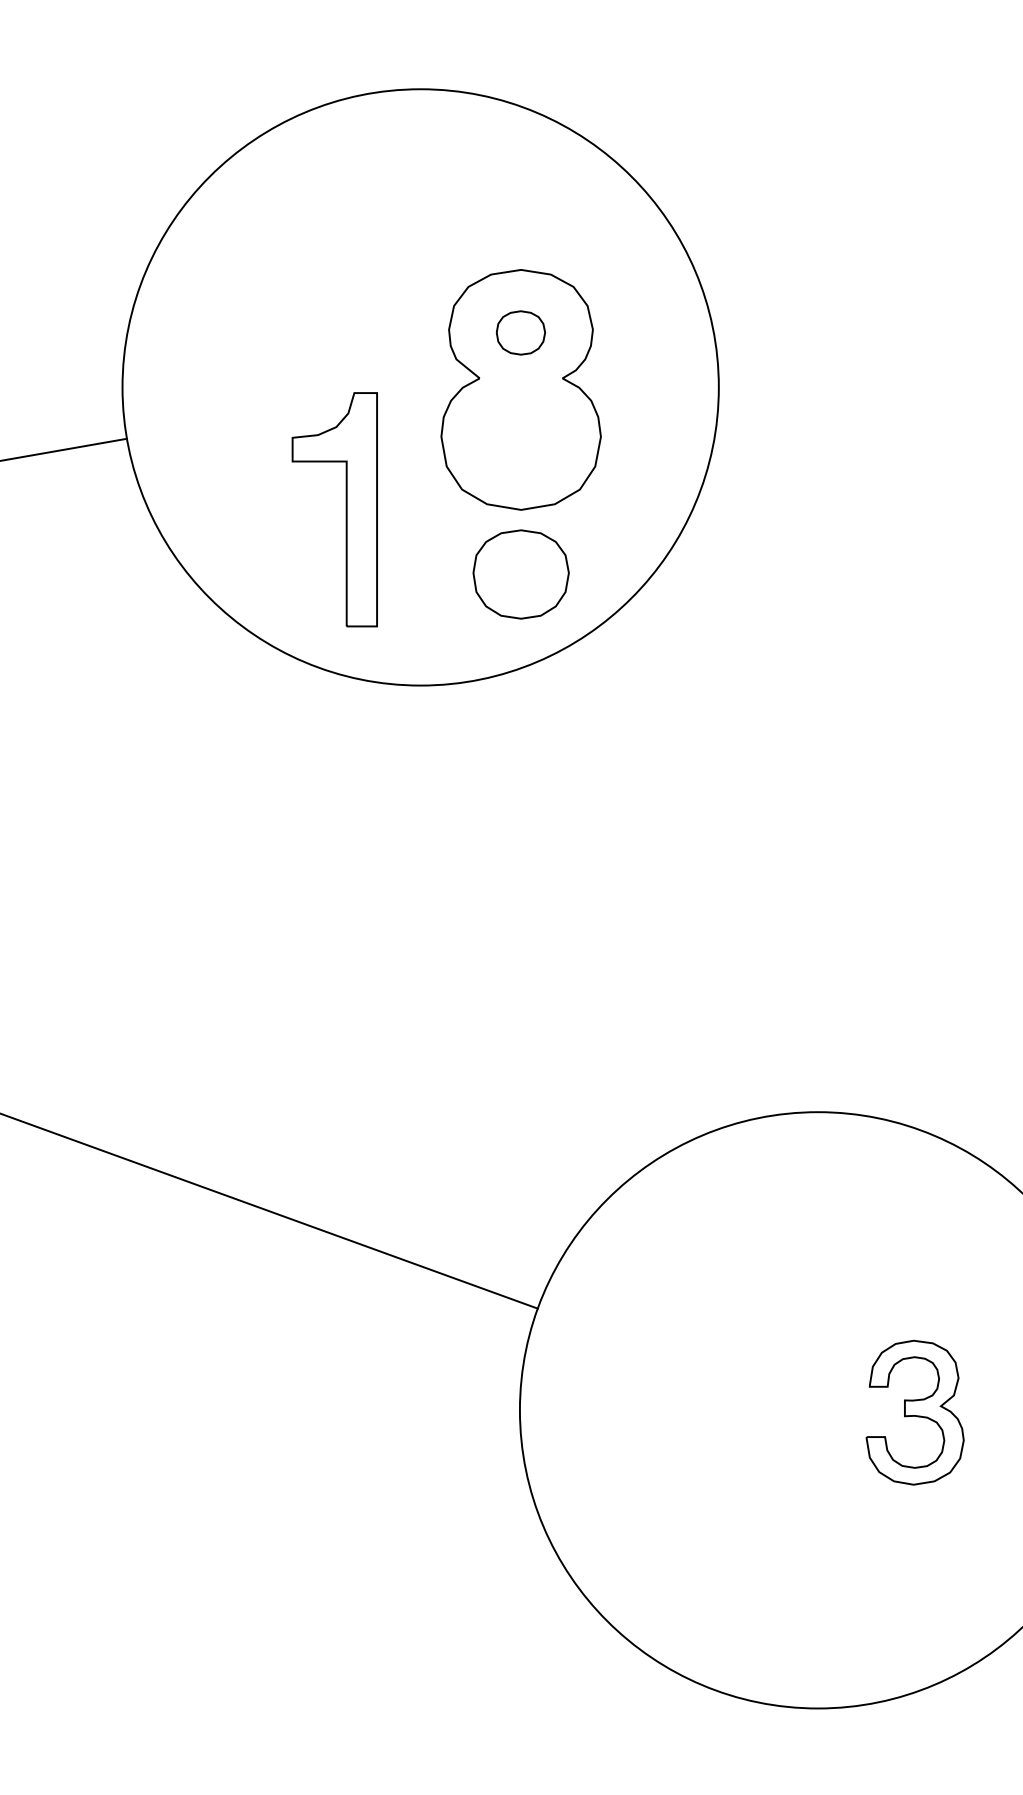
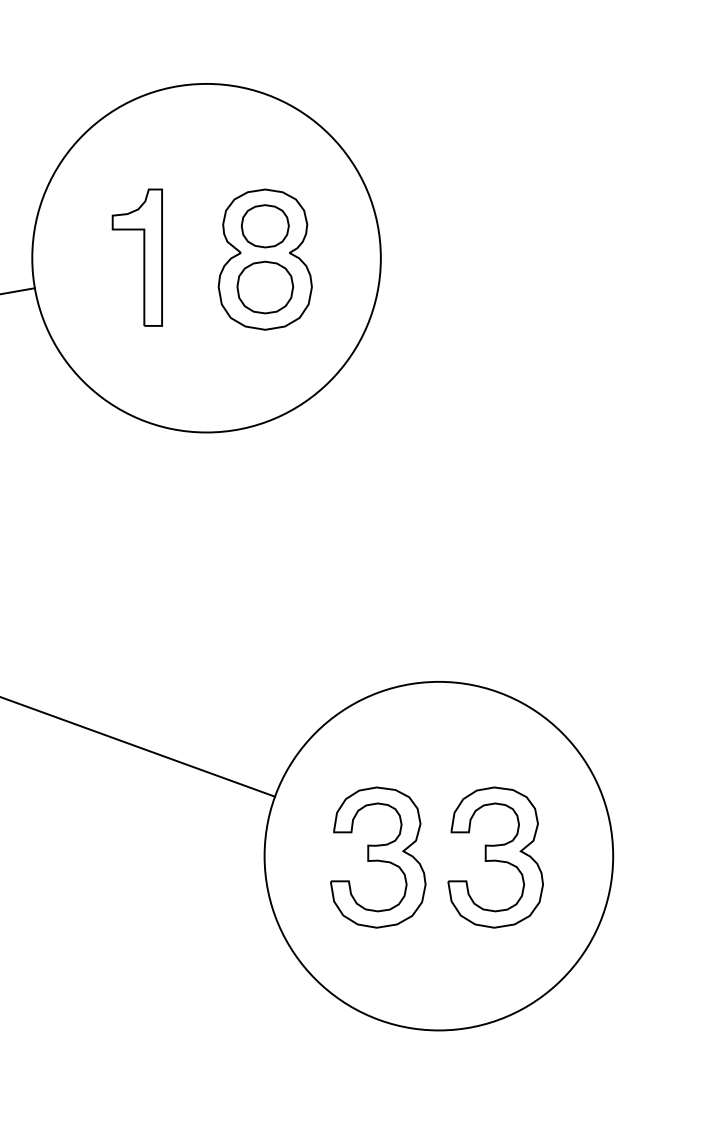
part: (519, 333) -> (264, 226), size x1.67
part: (345, 509) -> (143, 257), moved
part: (521, 574) -> (265, 287), moved
part: (714, 1412) -> (378, 857), added
part: (914, 1412) -> (495, 857), size x1.67

